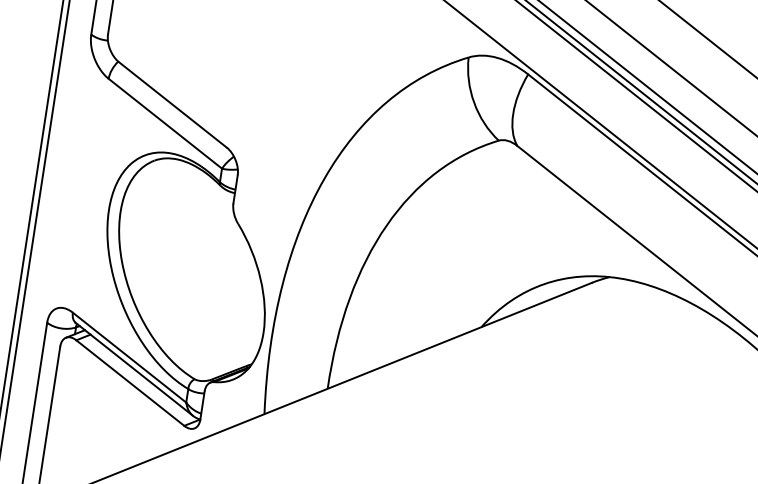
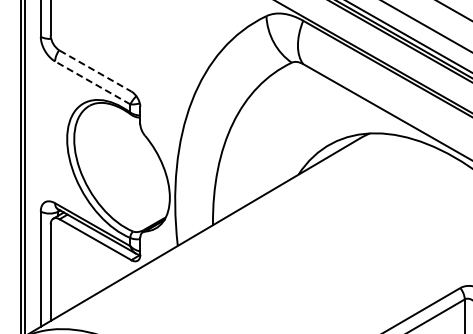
line: (172, 105) -> (95, 71), solid -> dashed
line: (165, 122) -> (92, 82), solid -> dashed

